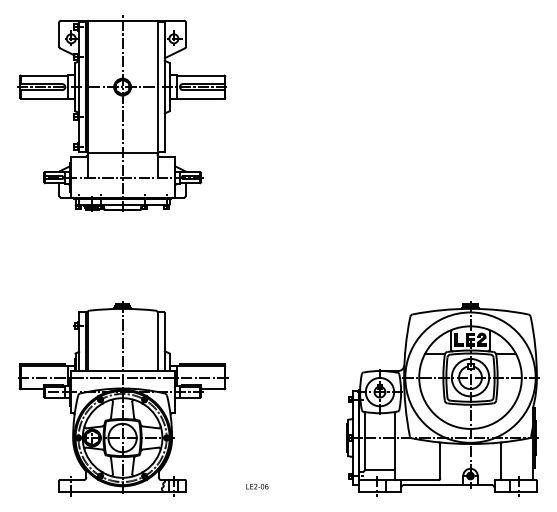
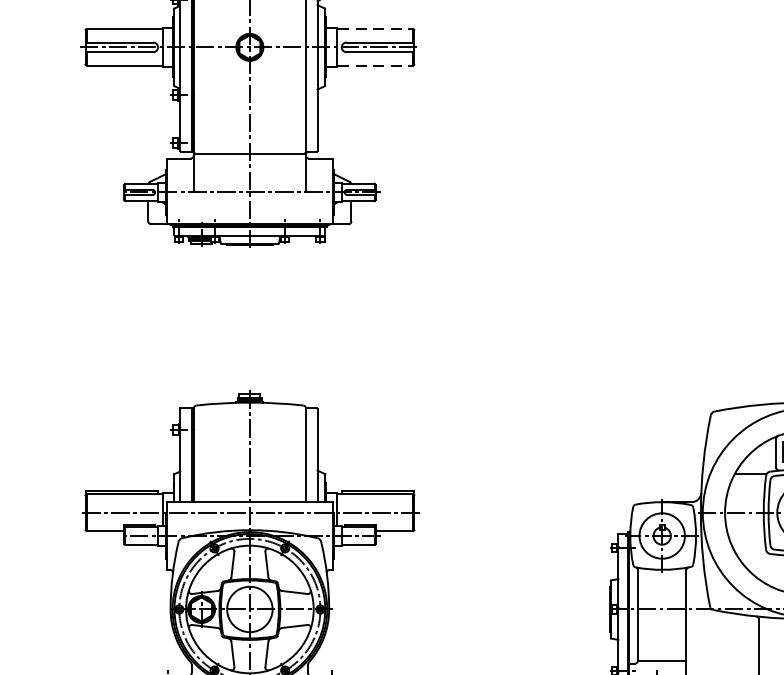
line: (201, 75) -> (376, 28), solid -> dashed
line: (201, 98) -> (376, 65), solid -> dashed

